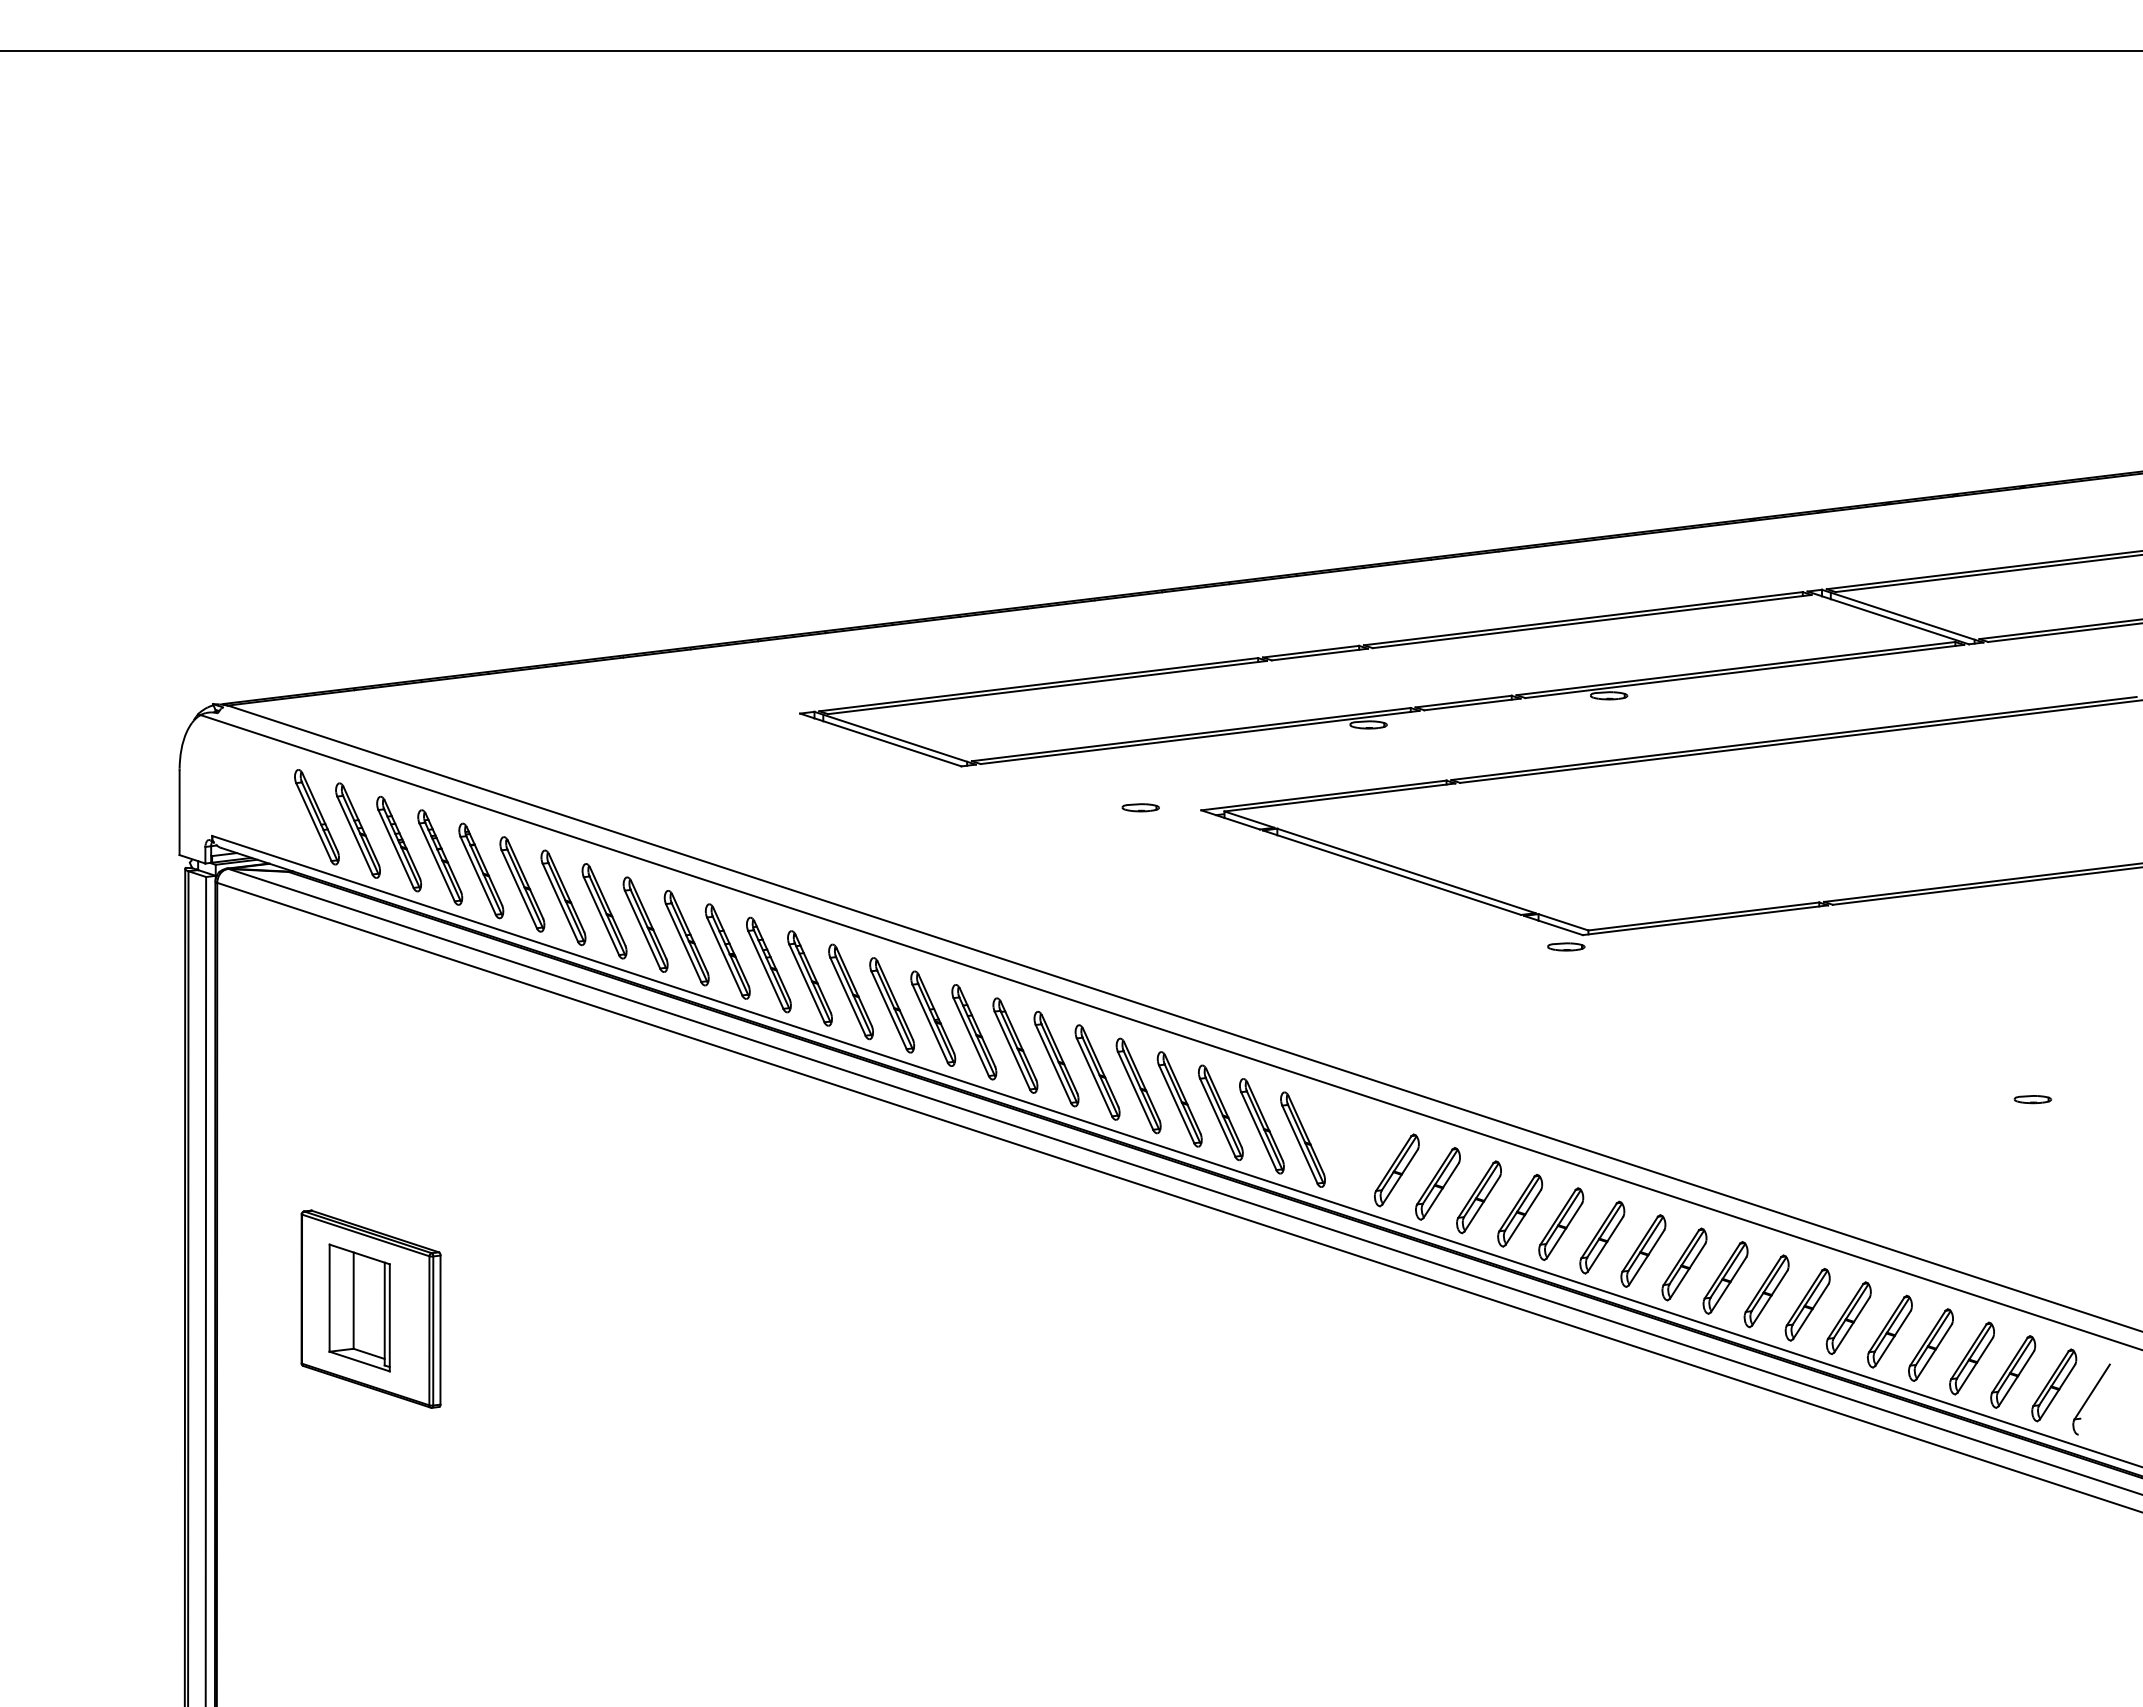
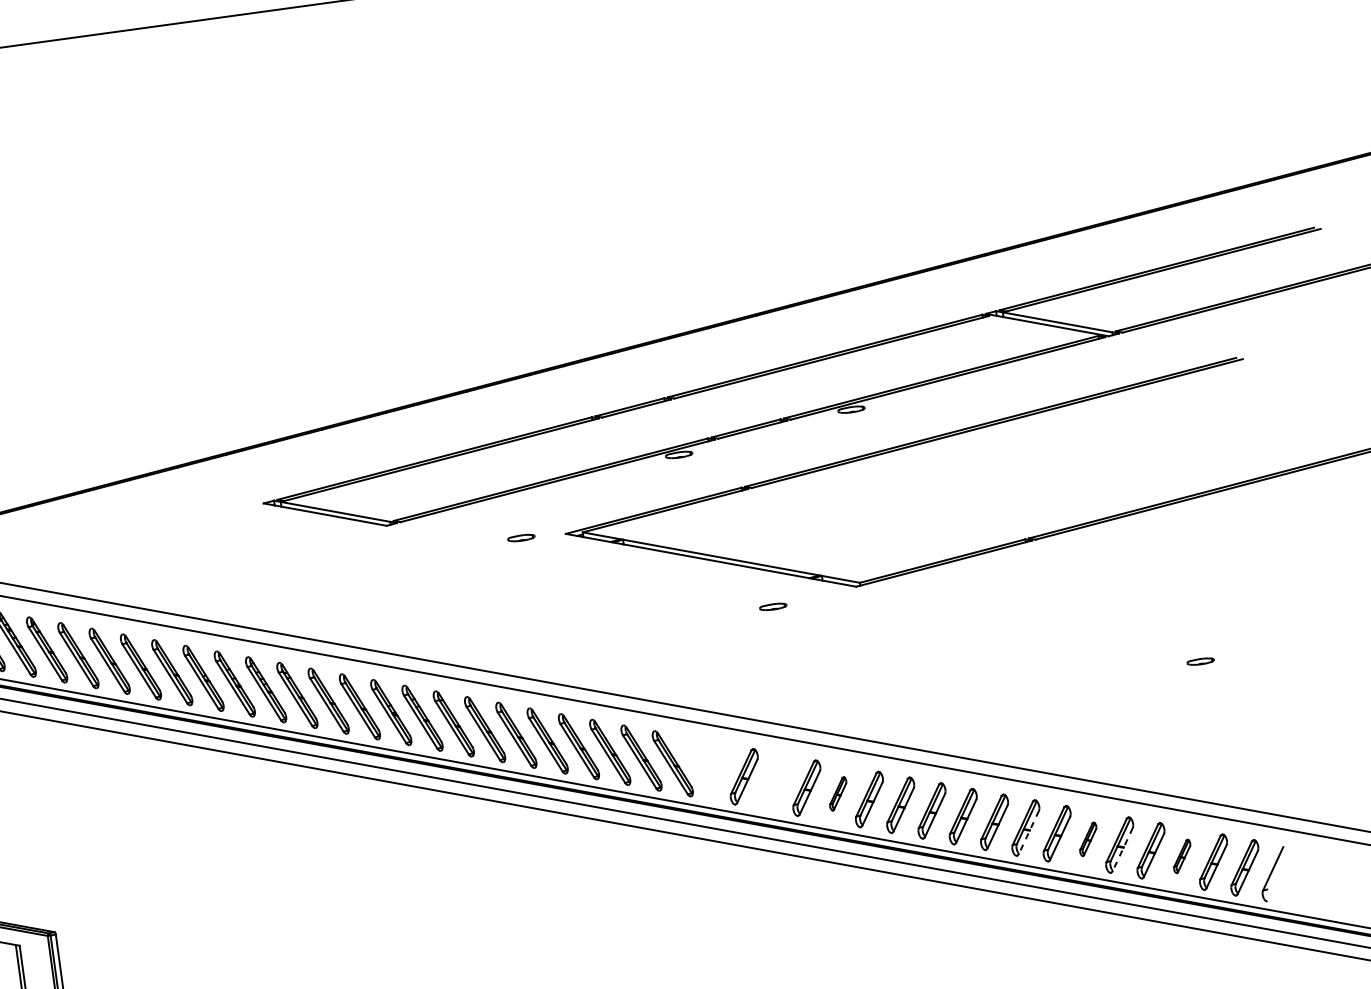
part: (1566, 946) -> (773, 606), moved
part: (1437, 1183) -> (775, 782), removed
part: (1520, 1210) -> (838, 793), size x0.6
line: (1769, 1298) -> (1028, 832), solid -> dashed
part: (1848, 1317) -> (1088, 838), size x0.6
line: (1893, 1338) -> (1122, 849), solid -> dashed
part: (1971, 1358) -> (1181, 856), size x0.6

